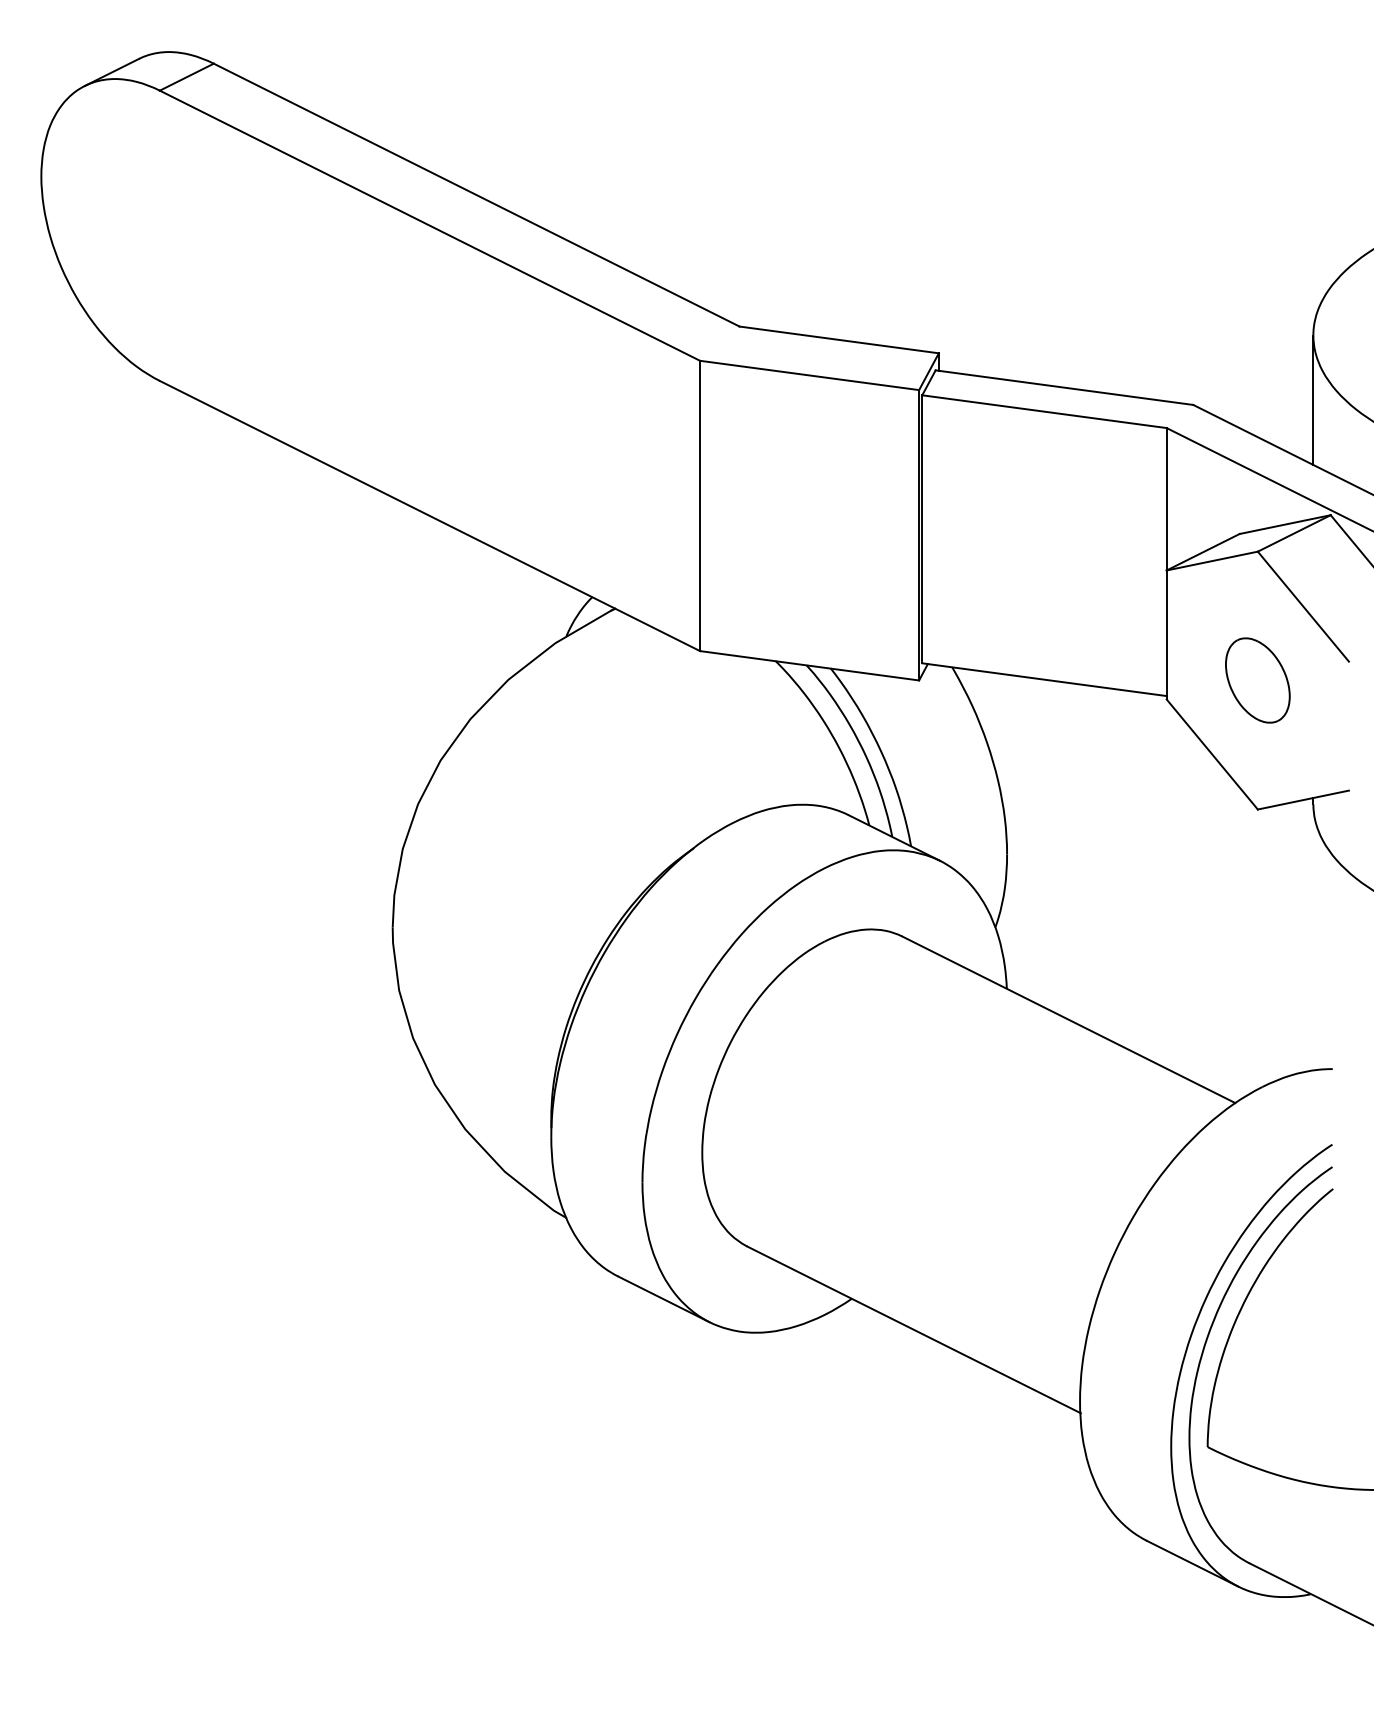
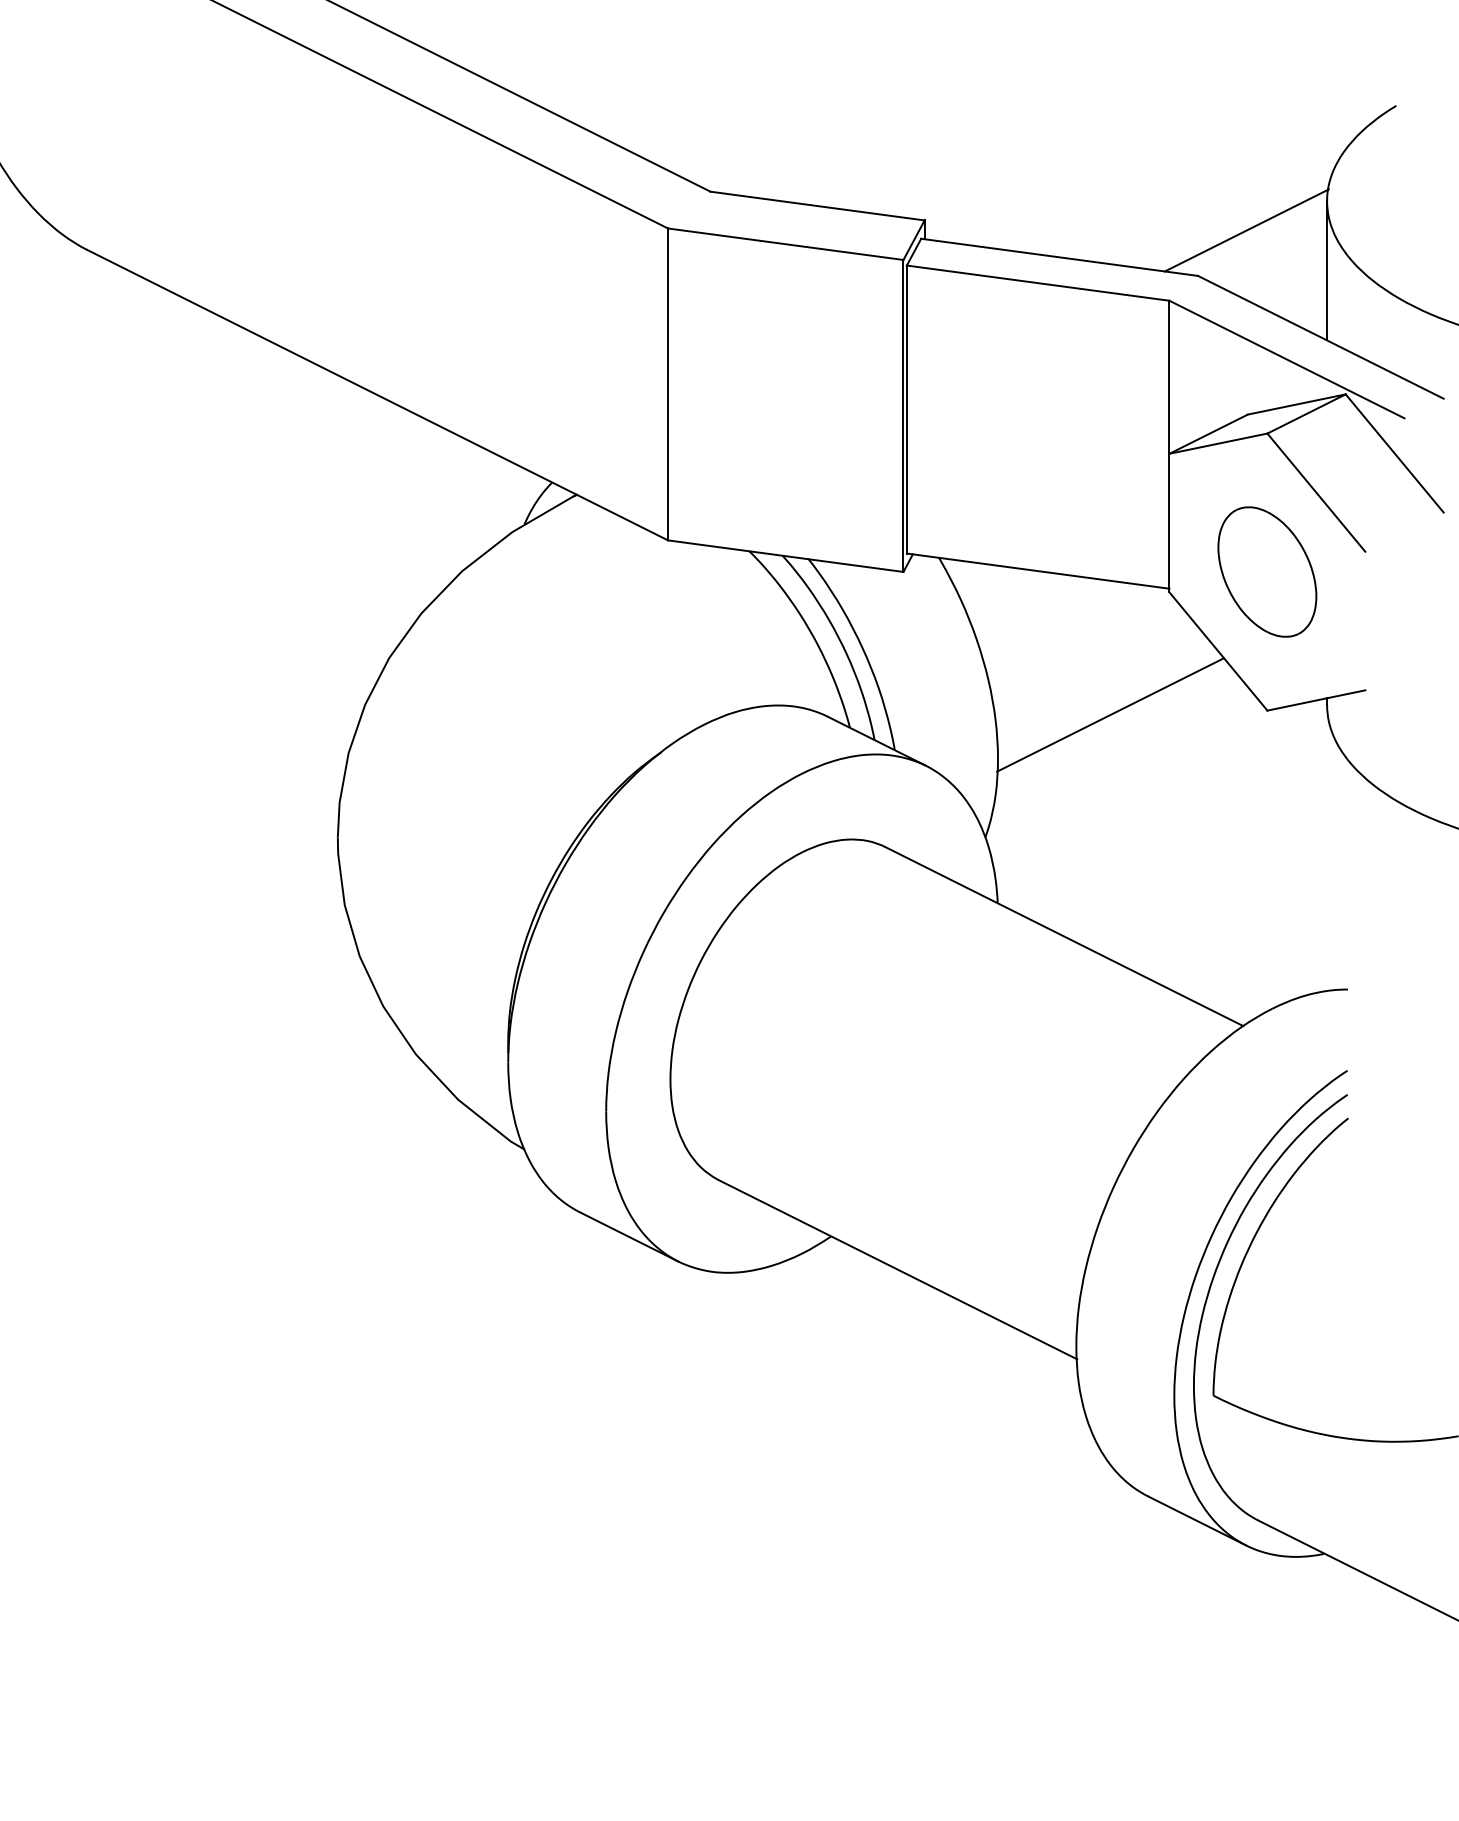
line: (1238, 362) -> (1246, 230), added
part: (1257, 680) -> (1267, 572), size x1.43
line: (1111, 813) -> (1110, 714), added

